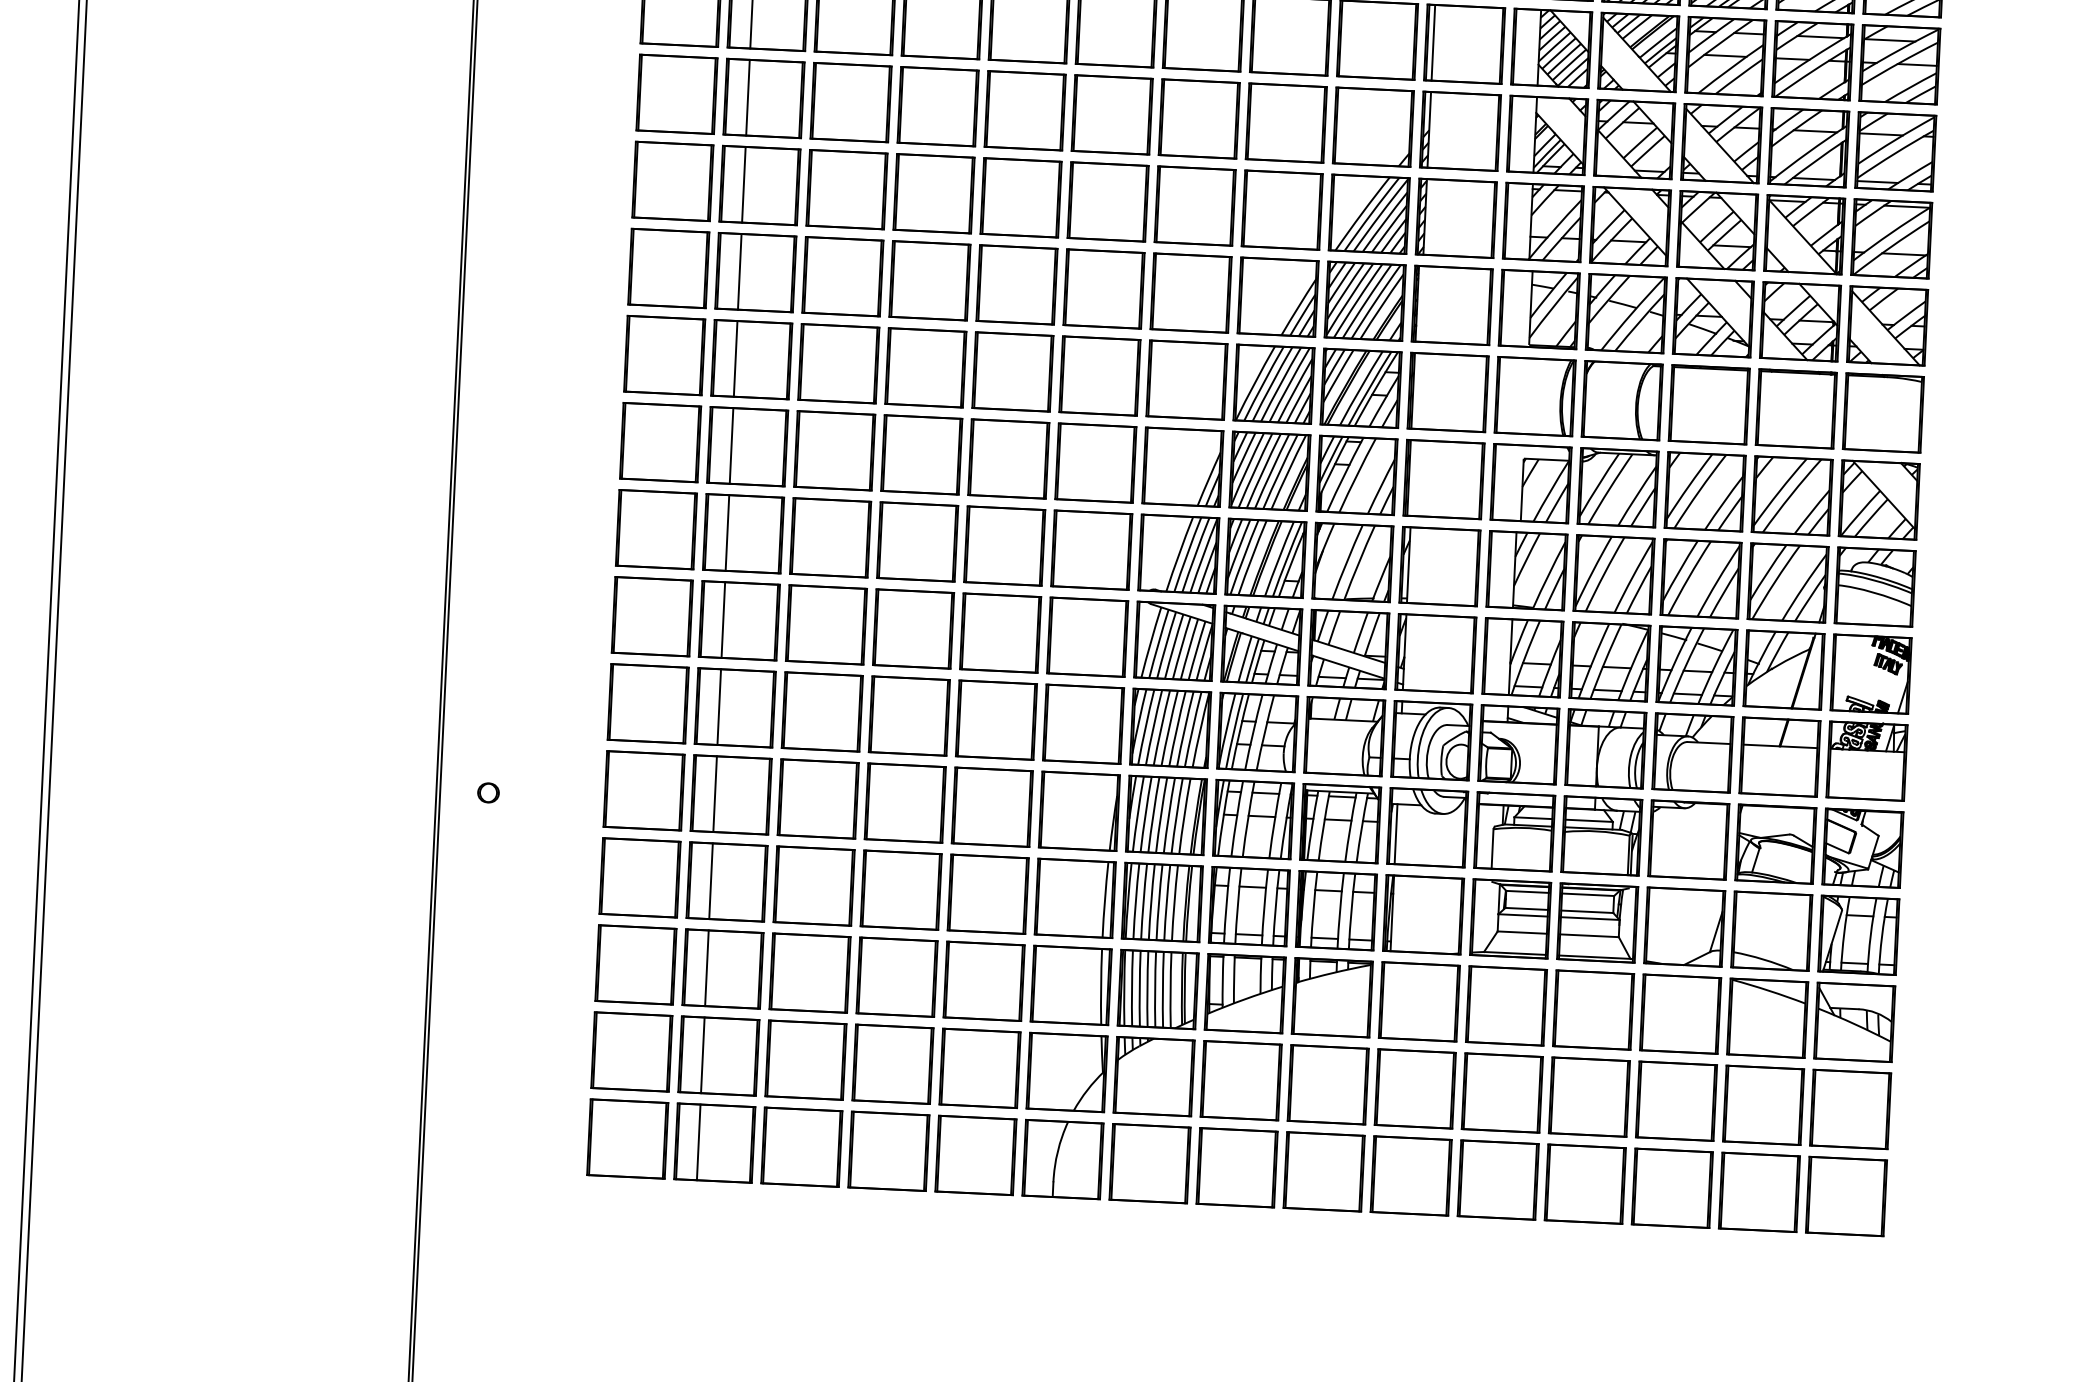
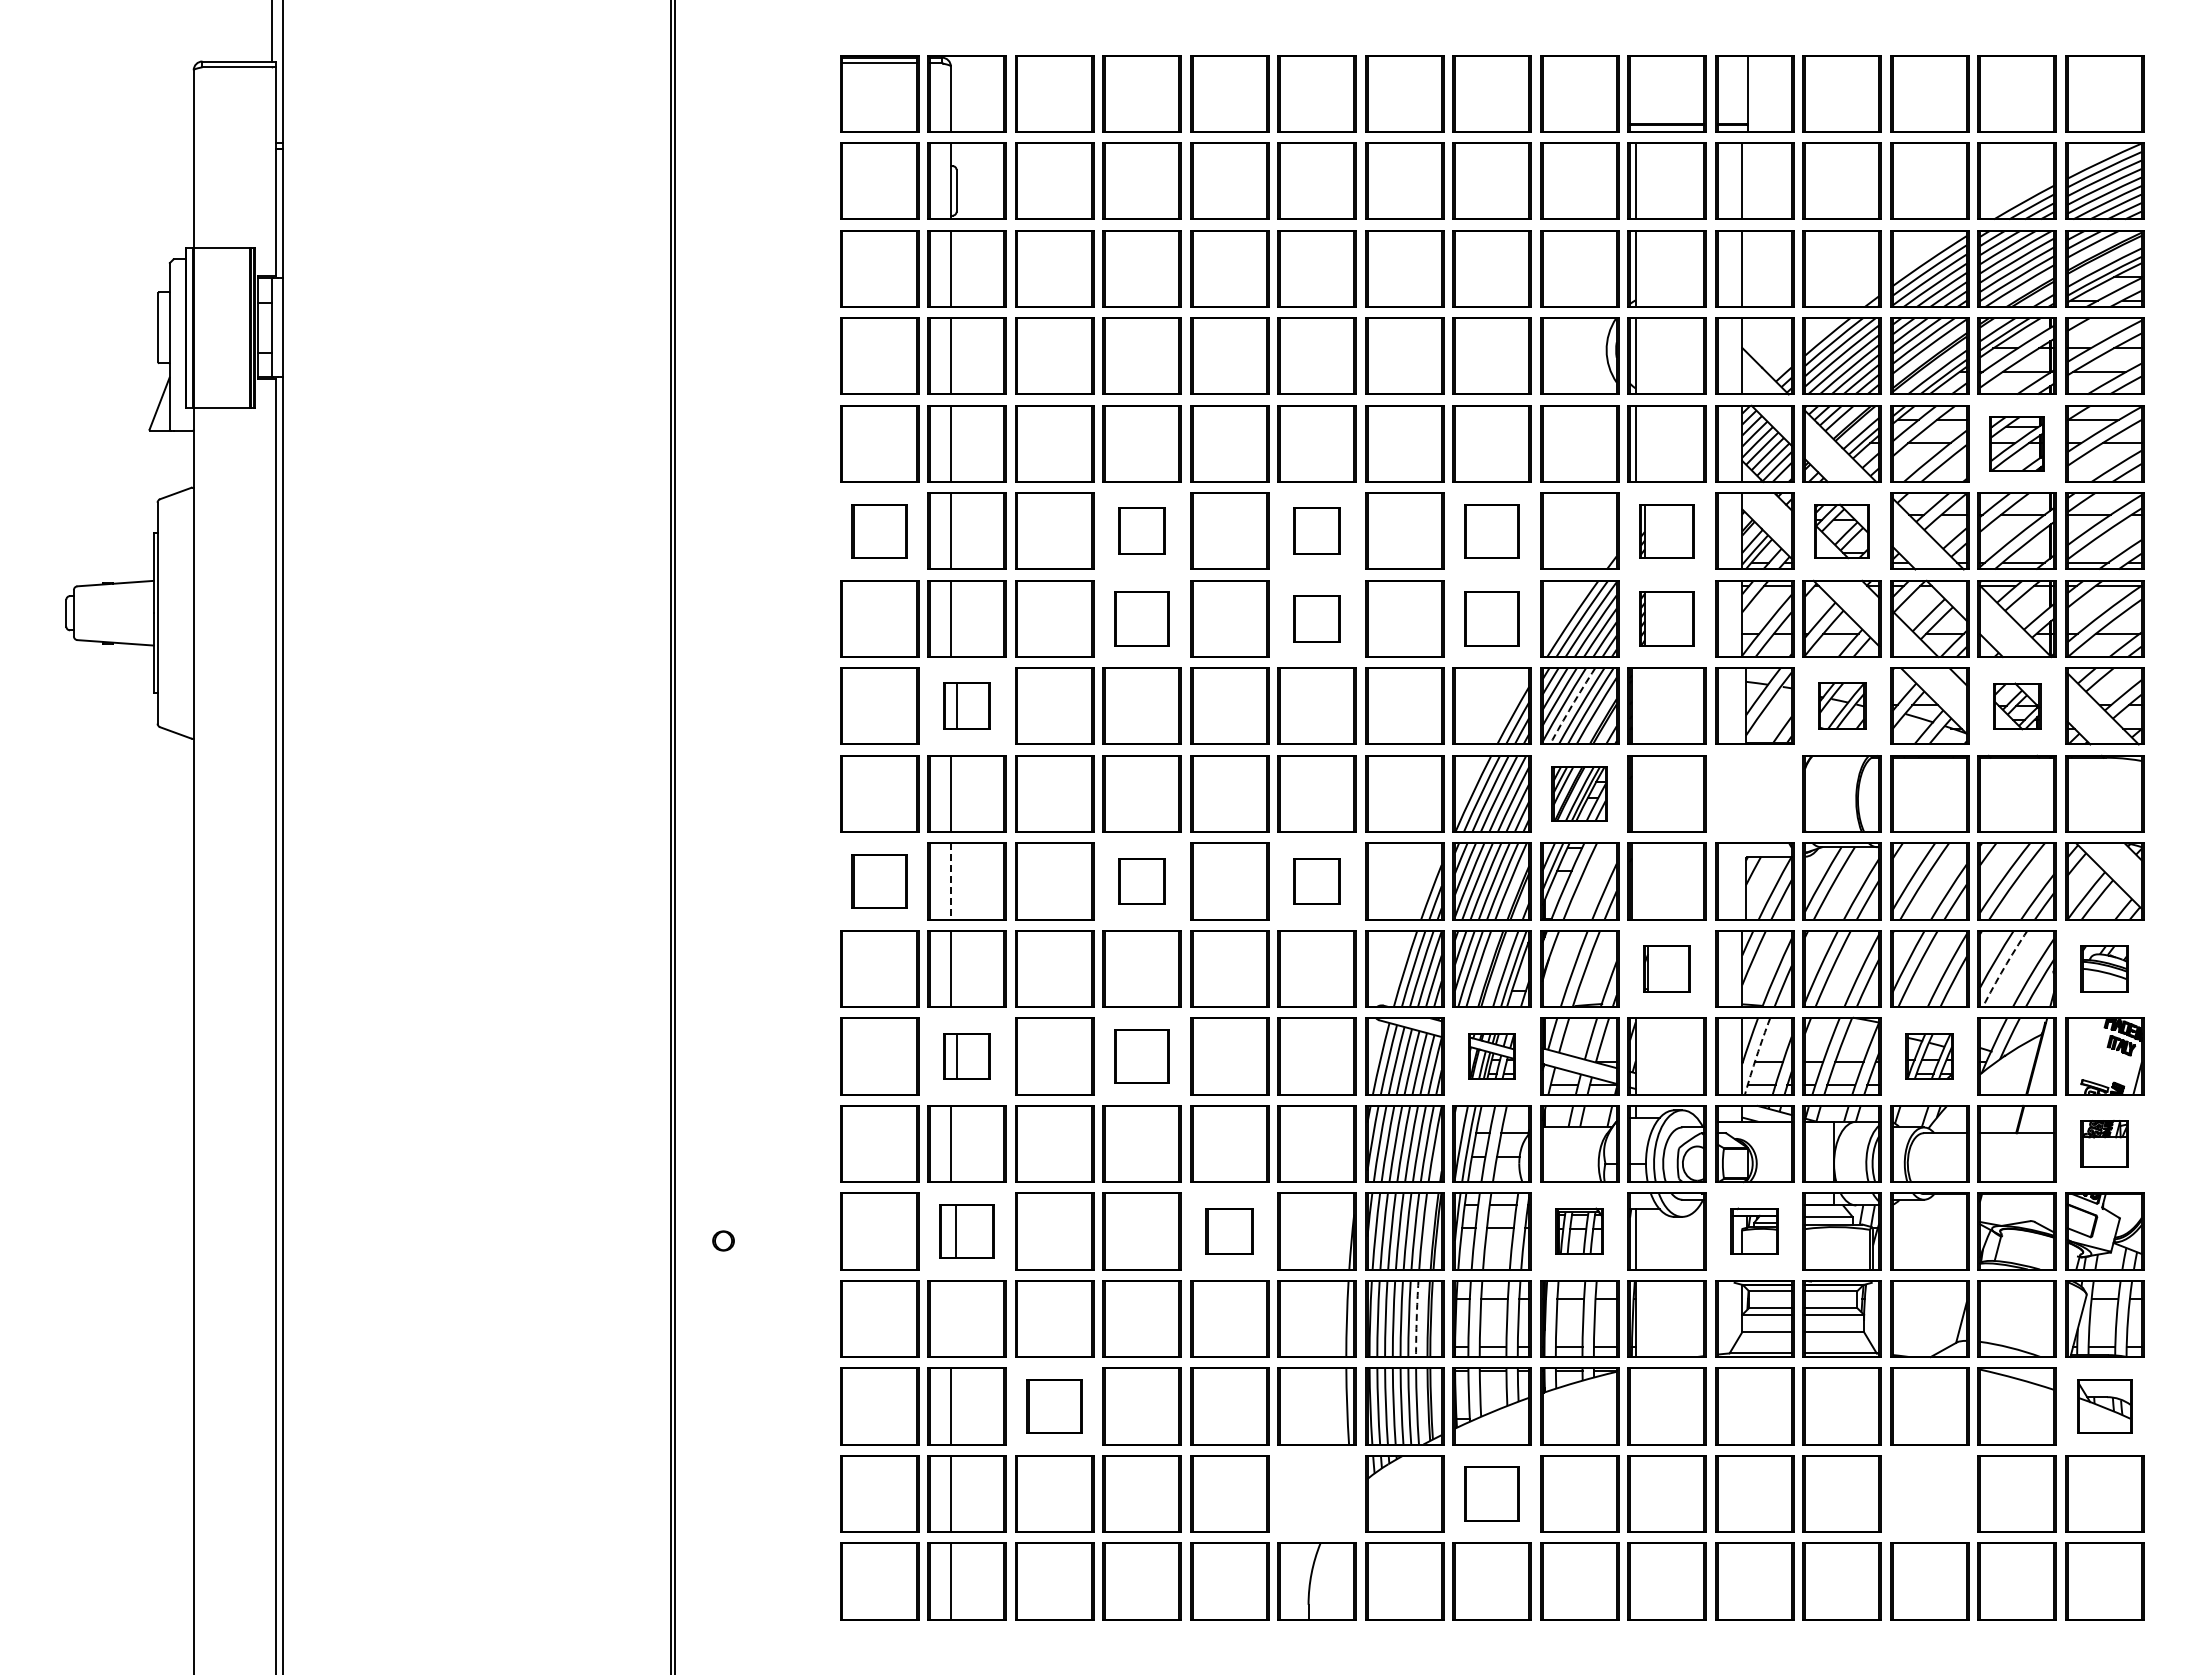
part: (1812, 60) -> (2016, 443), size x0.7
part: (676, 93) -> (879, 530), size x0.7
part: (937, 105) -> (1141, 530), size x0.6
part: (1111, 113) -> (1316, 530), size x0.6
part: (1285, 122) -> (1491, 530), size x0.7
part: (1459, 130) -> (1666, 530), size x0.7
part: (1633, 139) -> (1841, 531), size x0.7
part: (933, 193) -> (1141, 618), size x0.7
part: (1107, 201) -> (1316, 618), size x0.6
part: (1281, 209) -> (1491, 618), size x0.7
part: (1455, 217) -> (1666, 618), size x0.7
part: (755, 271) -> (966, 705), size x0.6
arc: (1357, 301) -> (1571, 706), solid -> dashed
part: (1625, 312) -> (1841, 705), size x0.6
part: (1799, 321) -> (2016, 706), size x0.6
part: (1361, 387) -> (1579, 793), size x0.7
part: (1535, 396) -> (1754, 793), removed
part: (660, 442) -> (879, 881), size x0.7
line: (731, 445) -> (950, 881), solid -> dashed
part: (921, 454) -> (1141, 881), size x0.6
part: (1095, 463) -> (1316, 881), size x0.6
part: (1439, 566) -> (1666, 968), size x0.6
arc: (1775, 581) -> (2004, 968), solid -> dashed
part: (1875, 586) -> (2104, 968), size x0.6
part: (738, 620) -> (966, 1056), size x0.6
part: (912, 629) -> (1141, 1056), size x0.7
part: (1261, 645) -> (1491, 1056), size x0.6
arc: (1524, 657) -> (1756, 1056), solid -> dashed
part: (1696, 665) -> (1929, 1056), size x0.6
part: (1866, 760) -> (2104, 1143), size x0.6
part: (730, 794) -> (966, 1231), size x0.7
part: (992, 807) -> (1229, 1231), size x0.6
part: (1340, 823) -> (1579, 1231), size x0.6
part: (1514, 831) -> (1754, 1231), size x0.6
line: (710, 880) -> (950, 1318), removed
arc: (1174, 902) -> (1416, 1318), solid -> dashed
part: (809, 973) -> (1054, 1406), size x0.7
part: (1854, 1022) -> (2104, 1406), size x0.7
part: (1066, 1071) -> (1316, 1493), removed
part: (1240, 1080) -> (1491, 1493), size x0.7
part: (1676, 1100) -> (1929, 1493), removed

